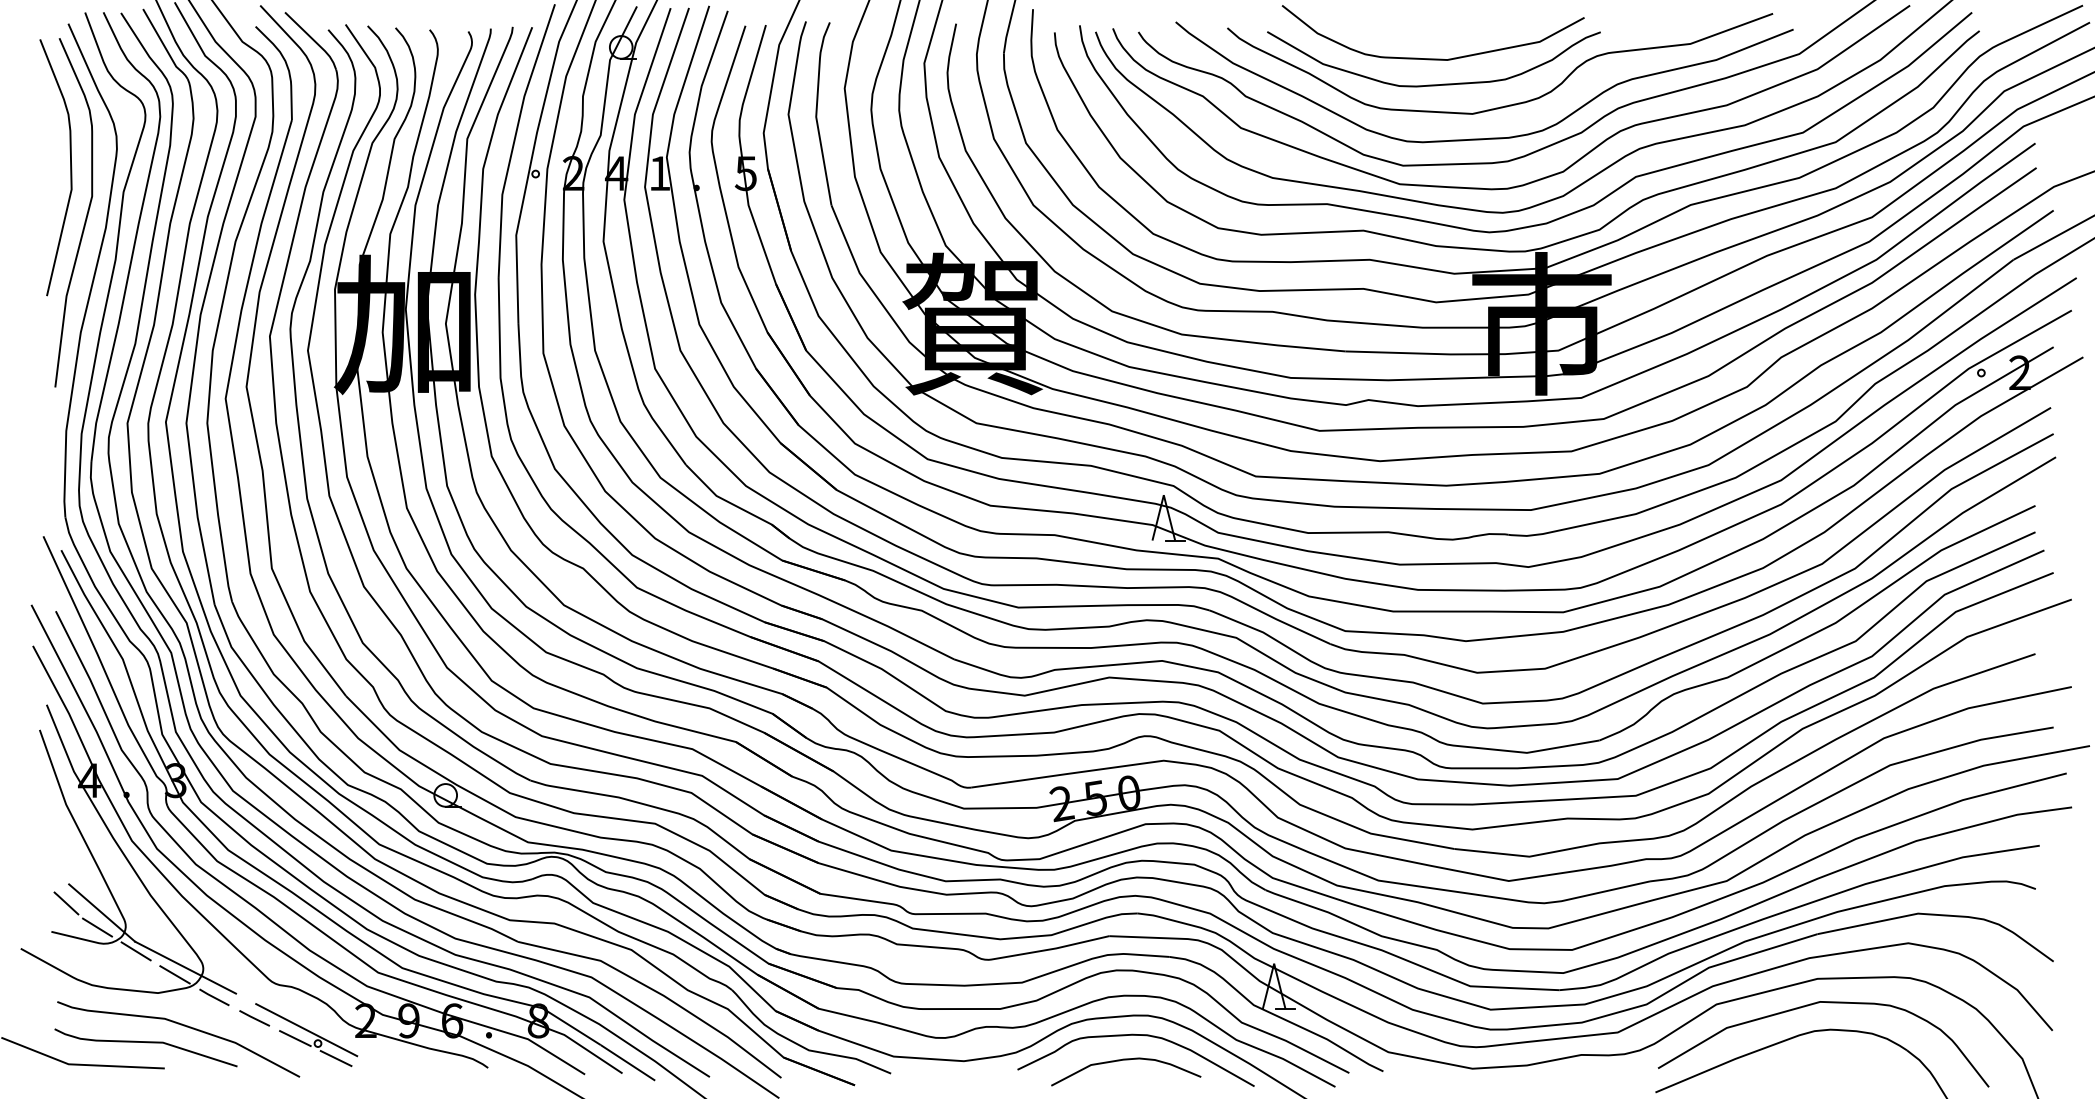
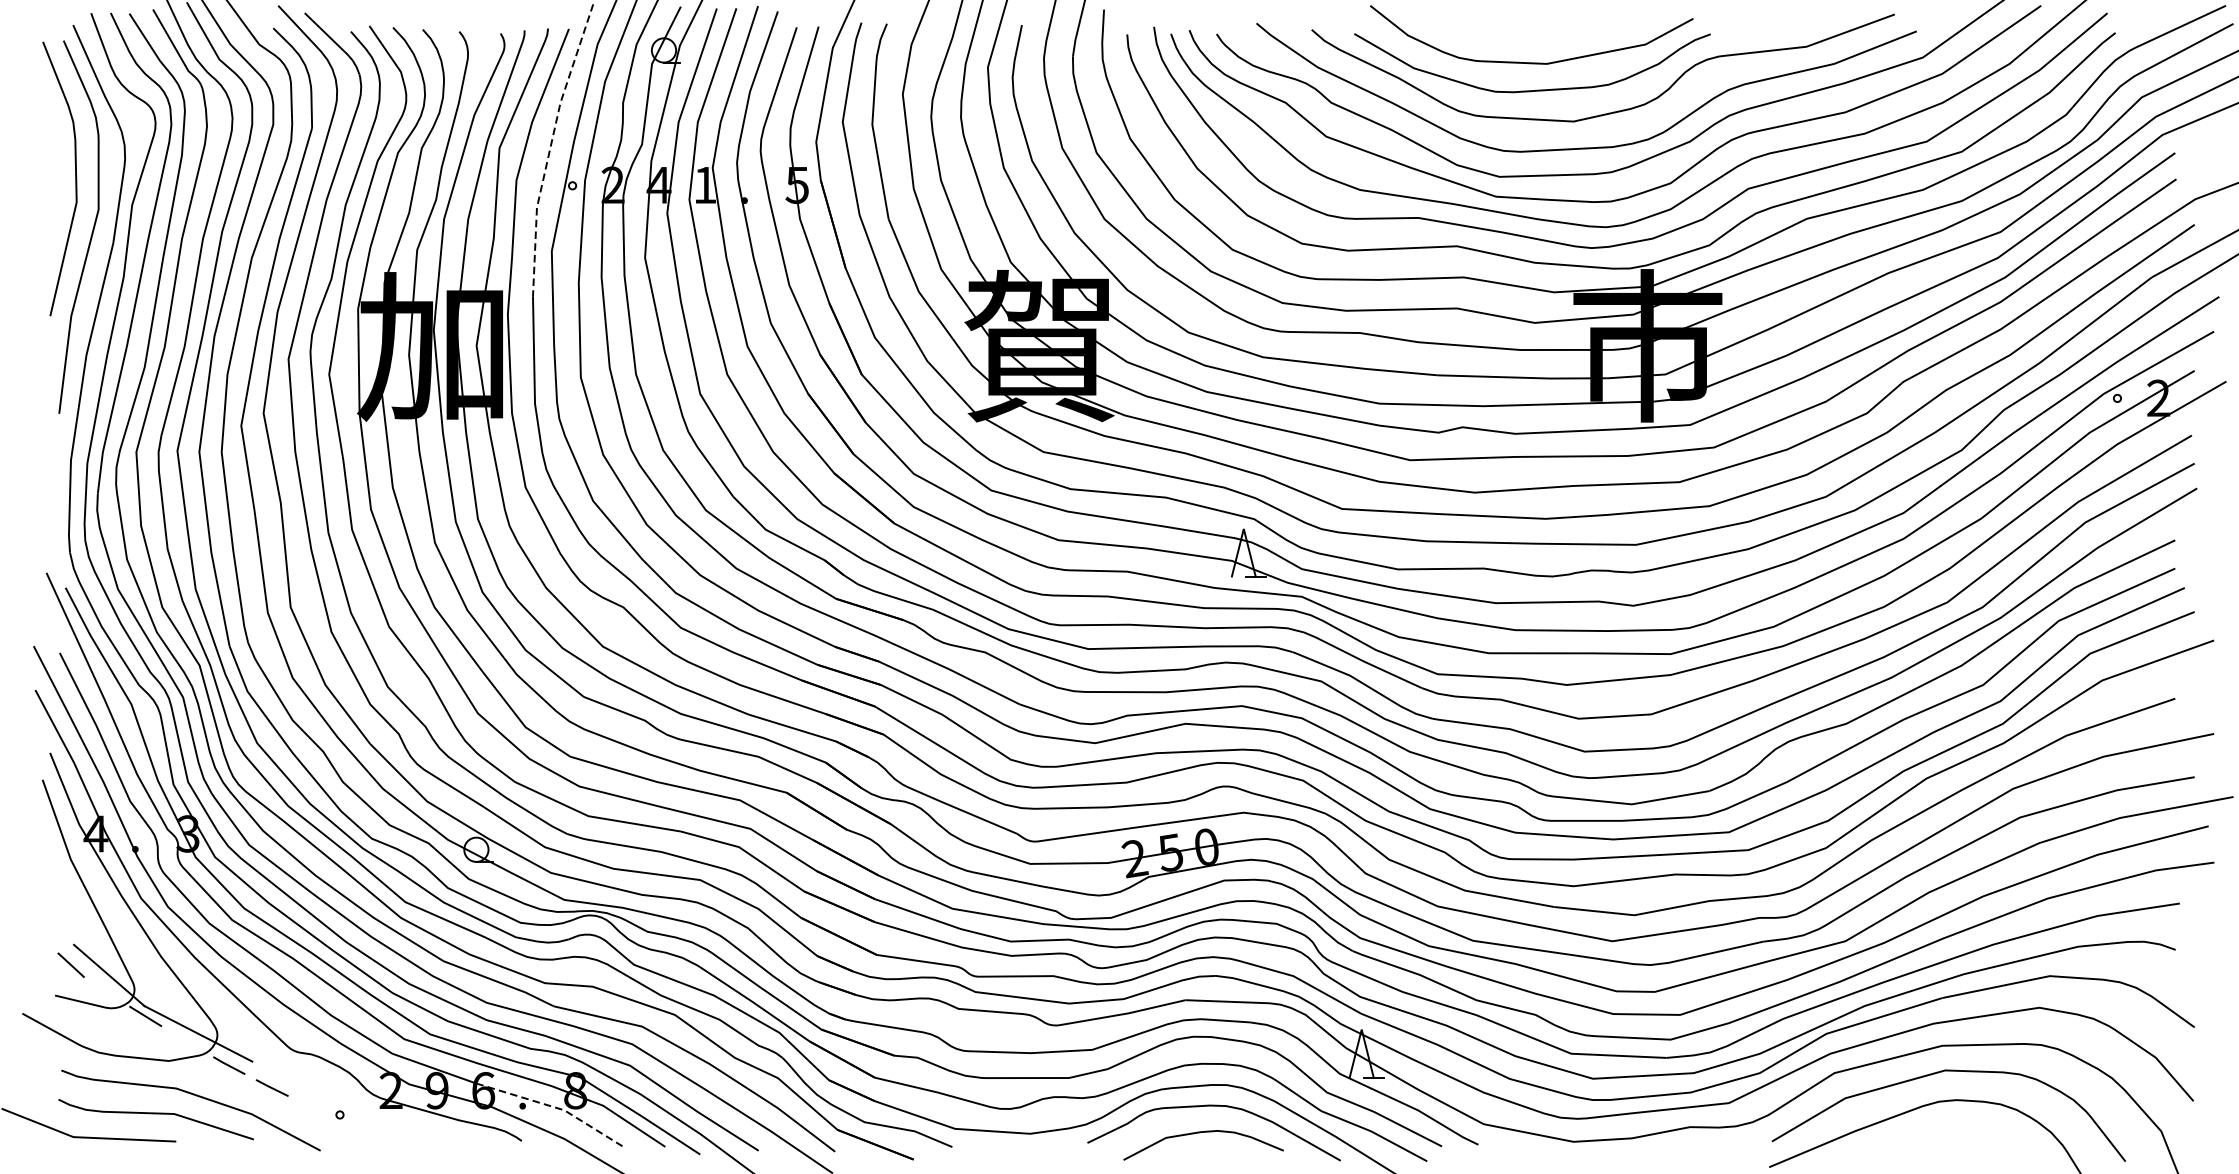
line: (514, 139) -> (549, 148), solid -> dashed
line: (97, 927) -> (104, 990), removed
line: (174, 974) -> (186, 1041), removed
line: (306, 1030) -> (327, 1100), removed
line: (519, 1036) -> (555, 1107), solid -> dashed
line: (295, 1038) -> (315, 1109), removed
line: (335, 1058) -> (358, 1130), removed

